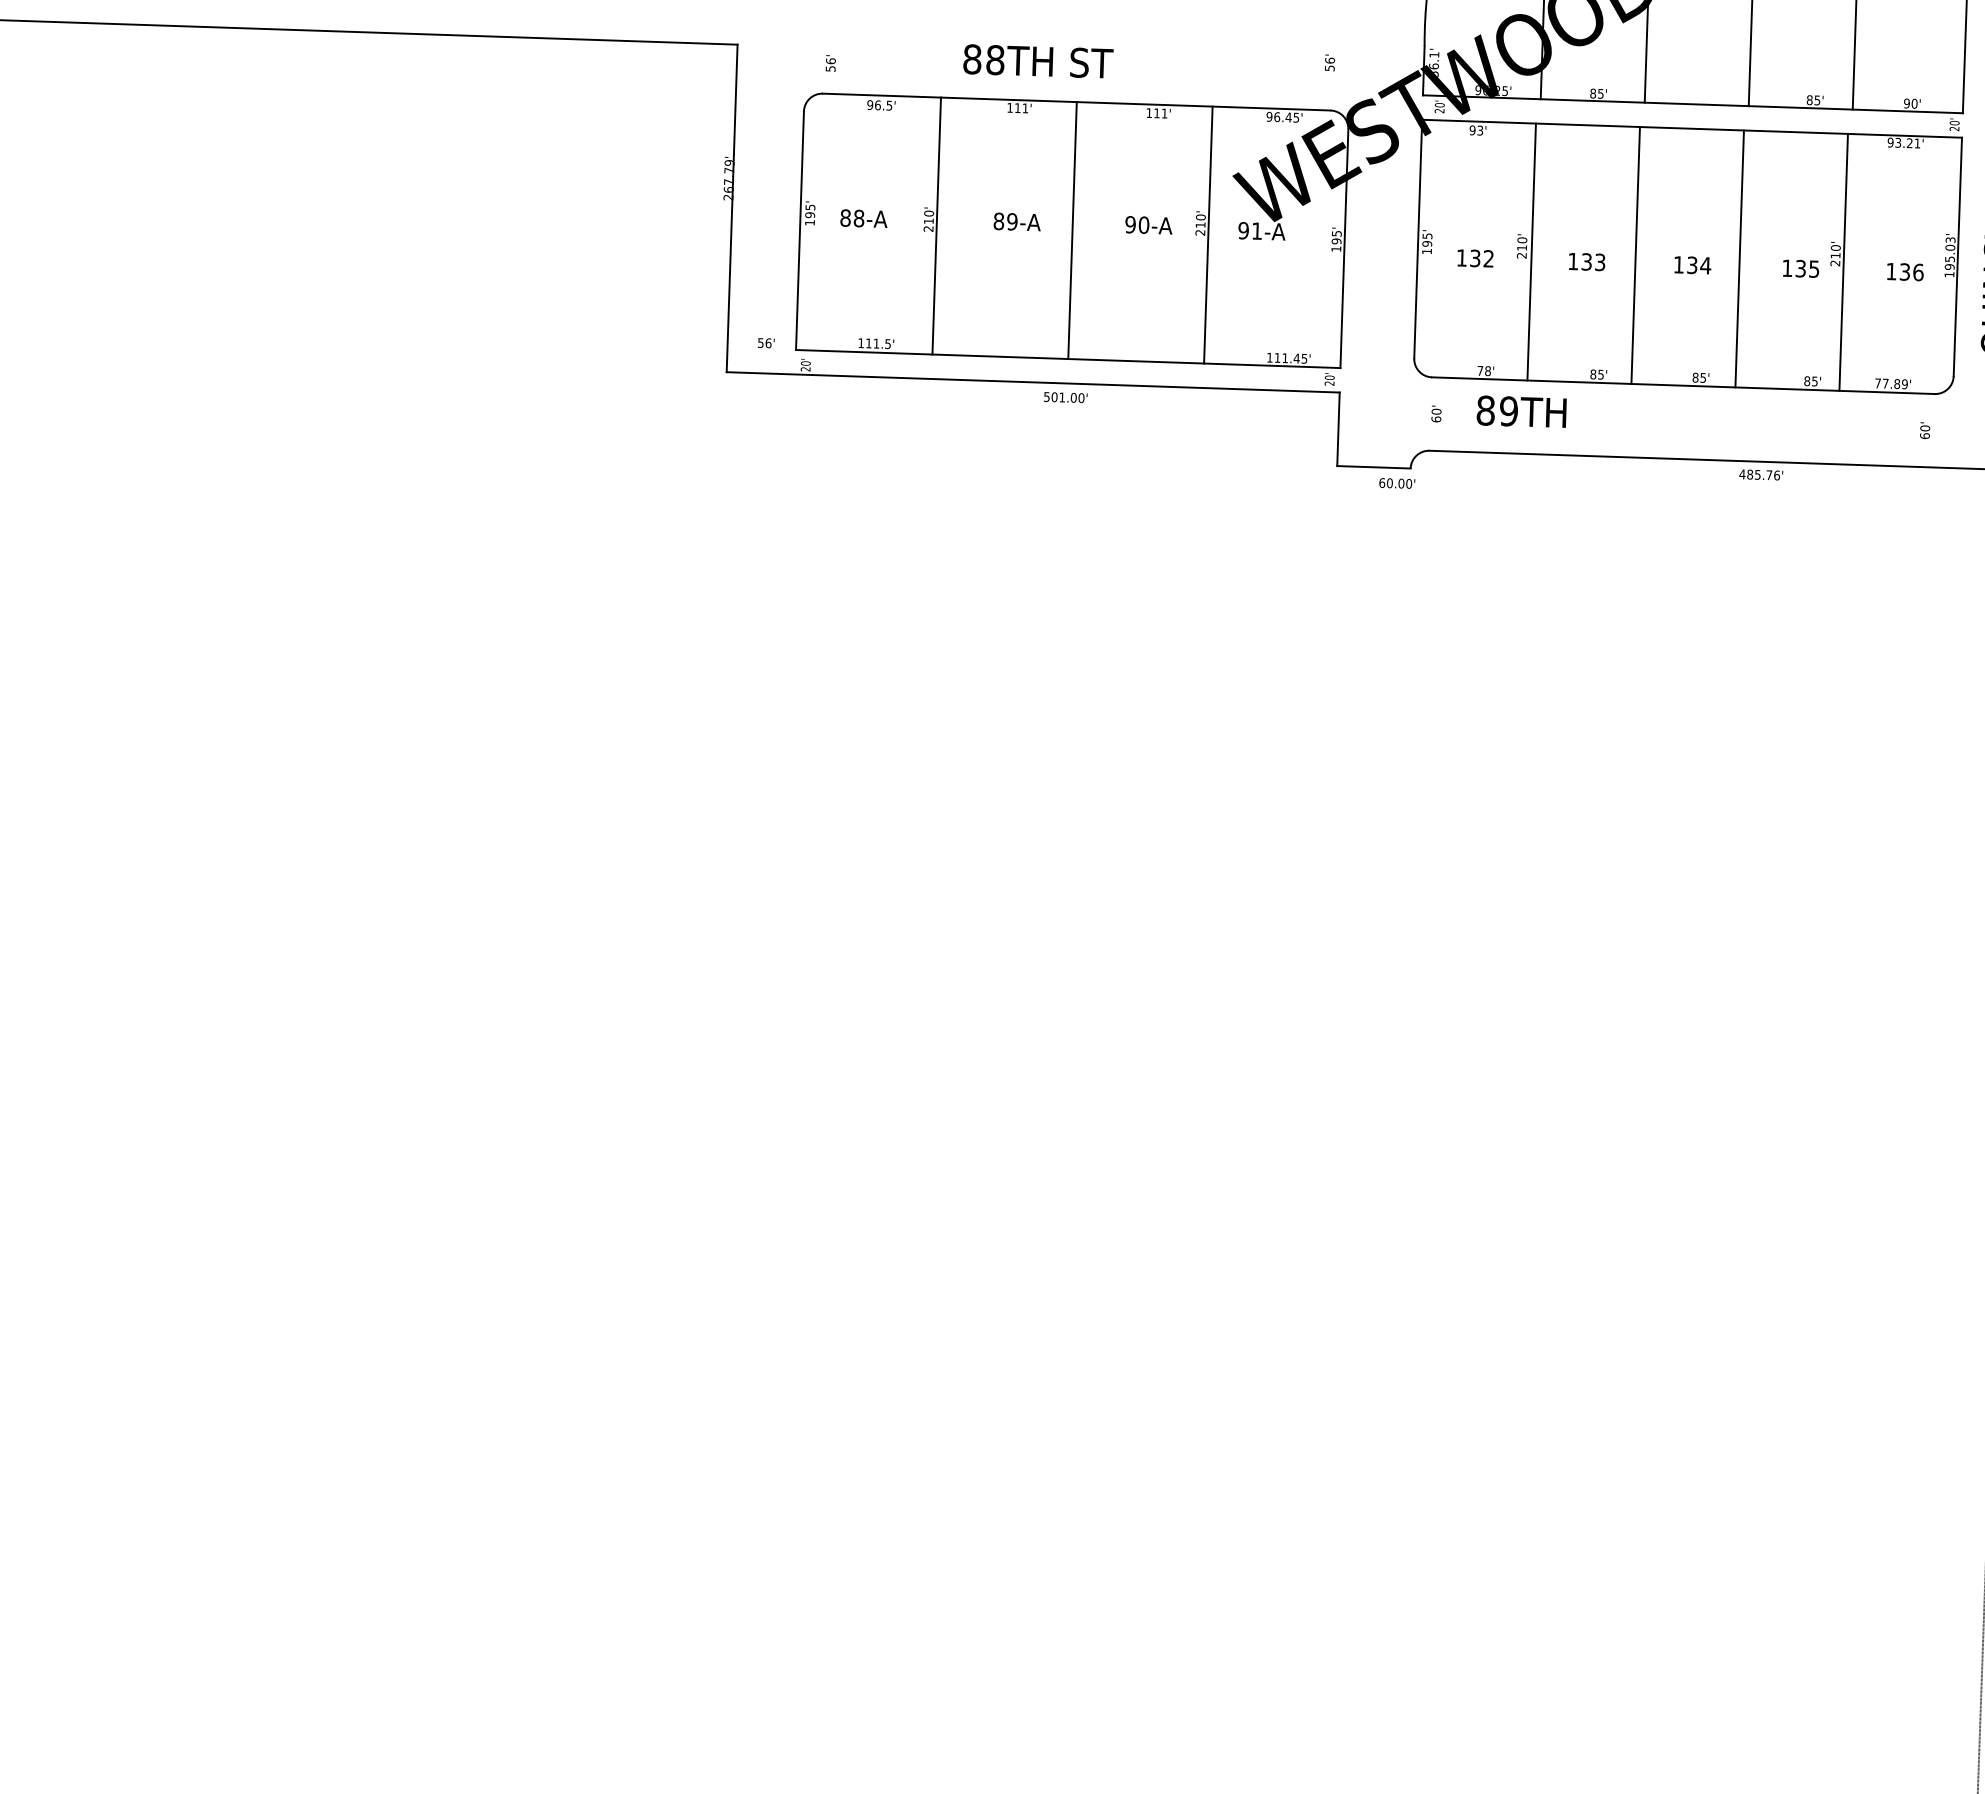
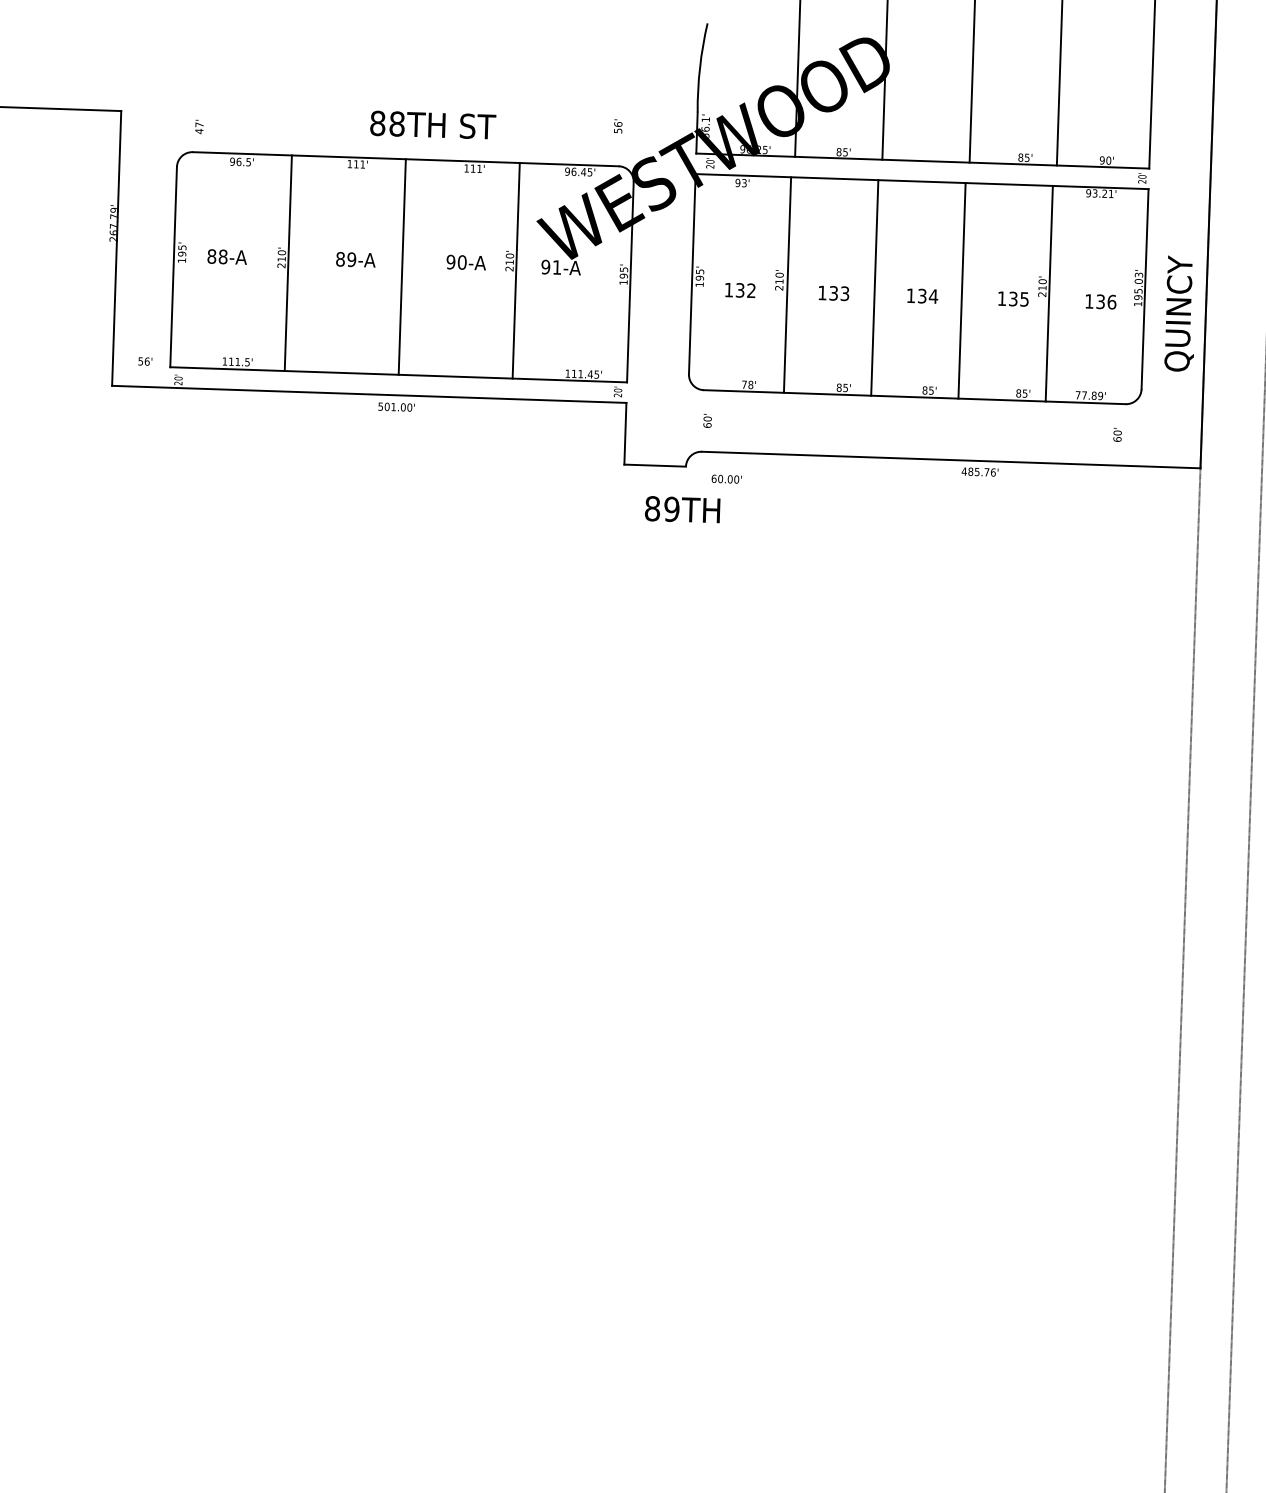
text: (1038, 61) -> (433, 125), moved
text: (830, 65) -> (199, 128), 56' -> 47'
text: (1521, 411) -> (682, 509), moved
text: (1397, 483) -> (726, 479), moved

